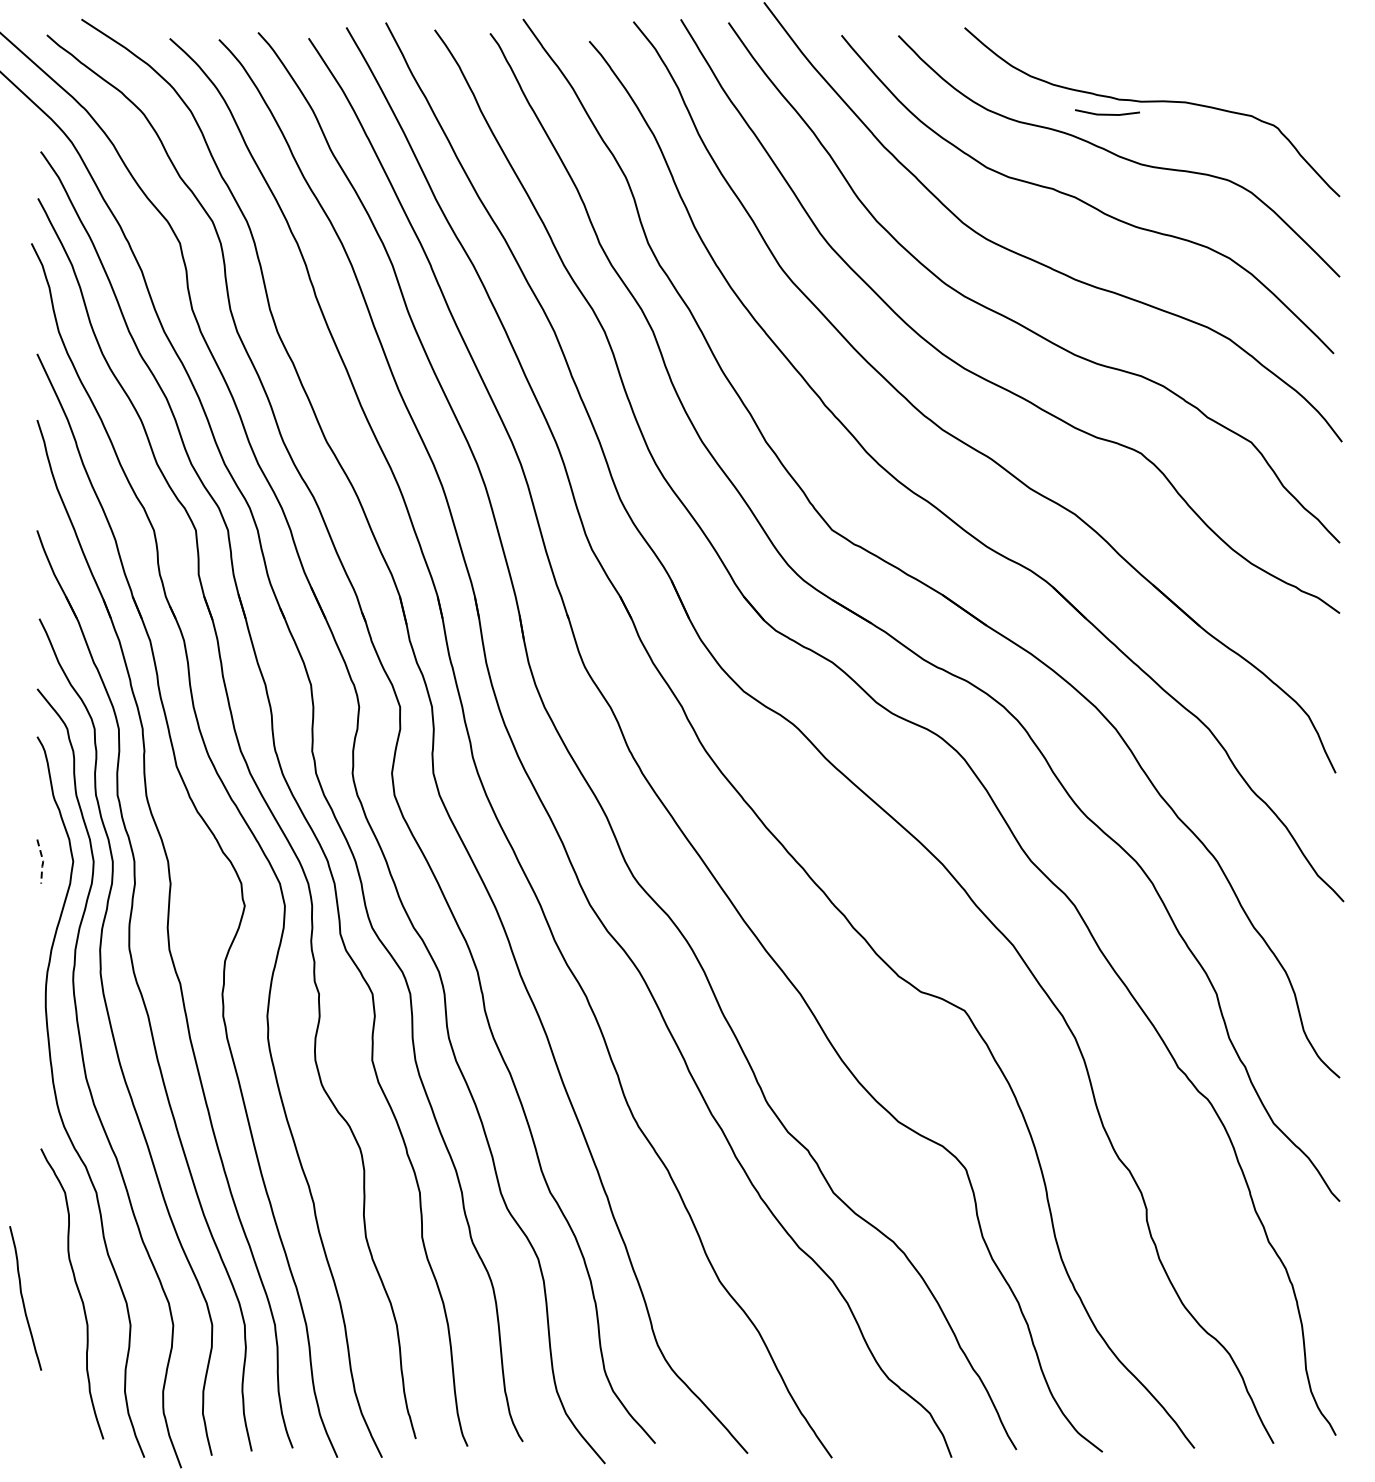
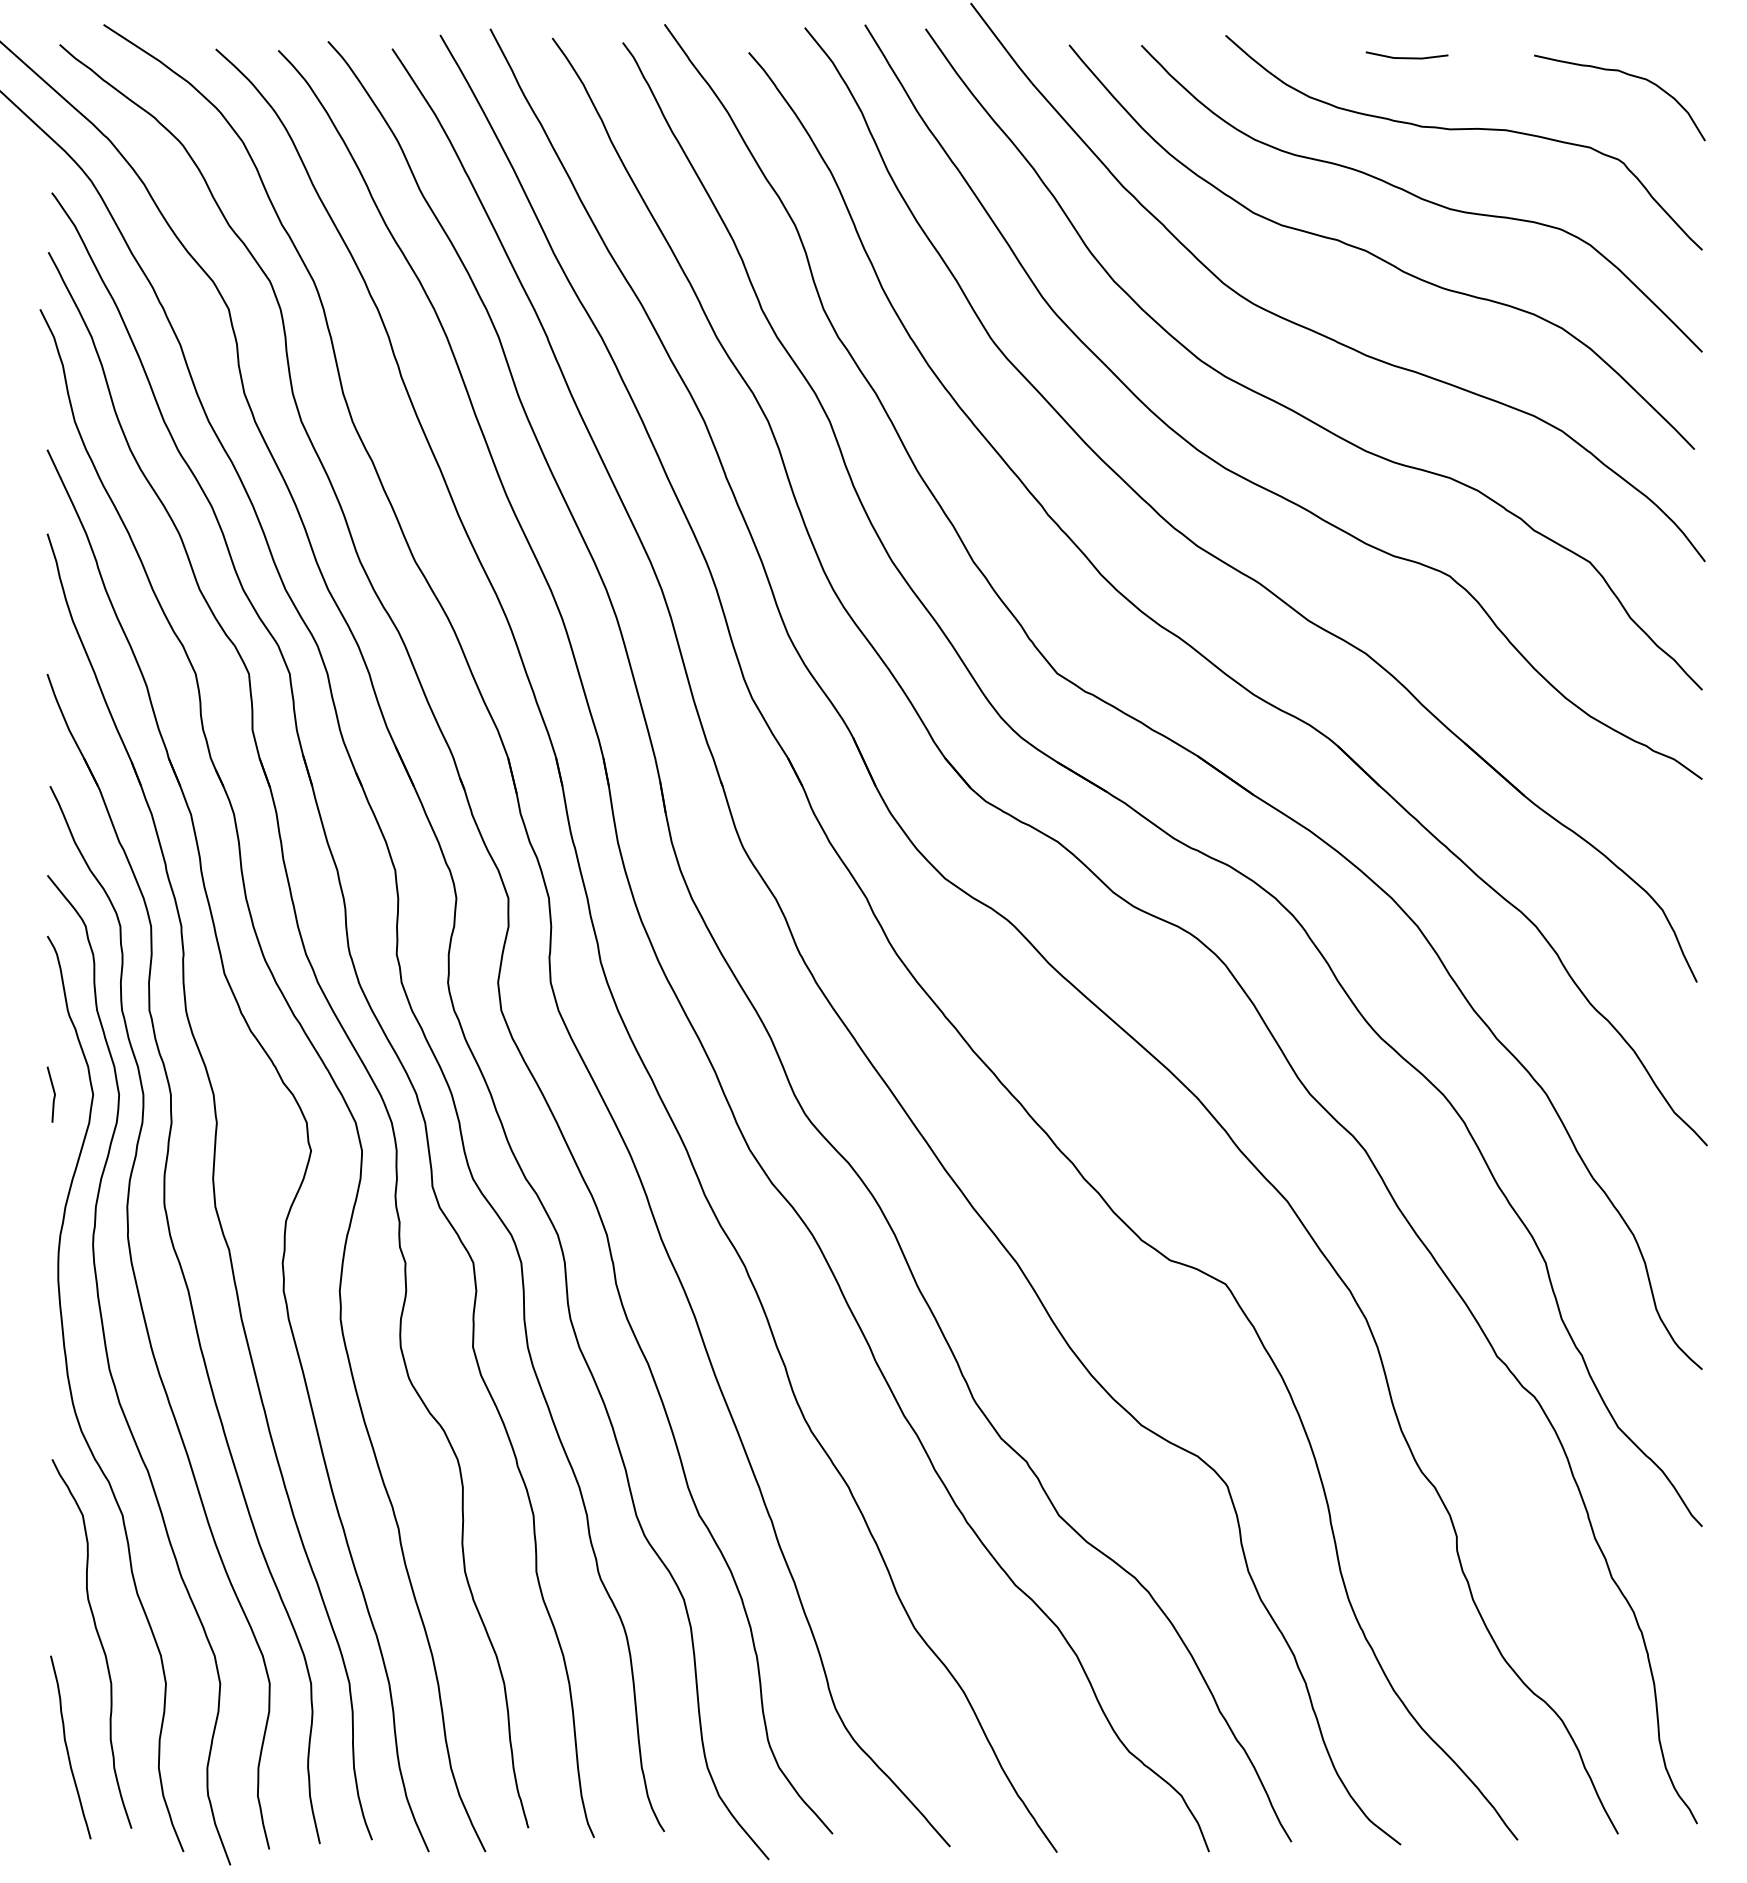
curve: (1281, 59) -> (1628, 75), added
line: (1107, 113) -> (1407, 56), moved
line: (43, 862) -> (55, 1095), dashed -> solid
curve: (23, 1298) -> (68, 1747), moved

